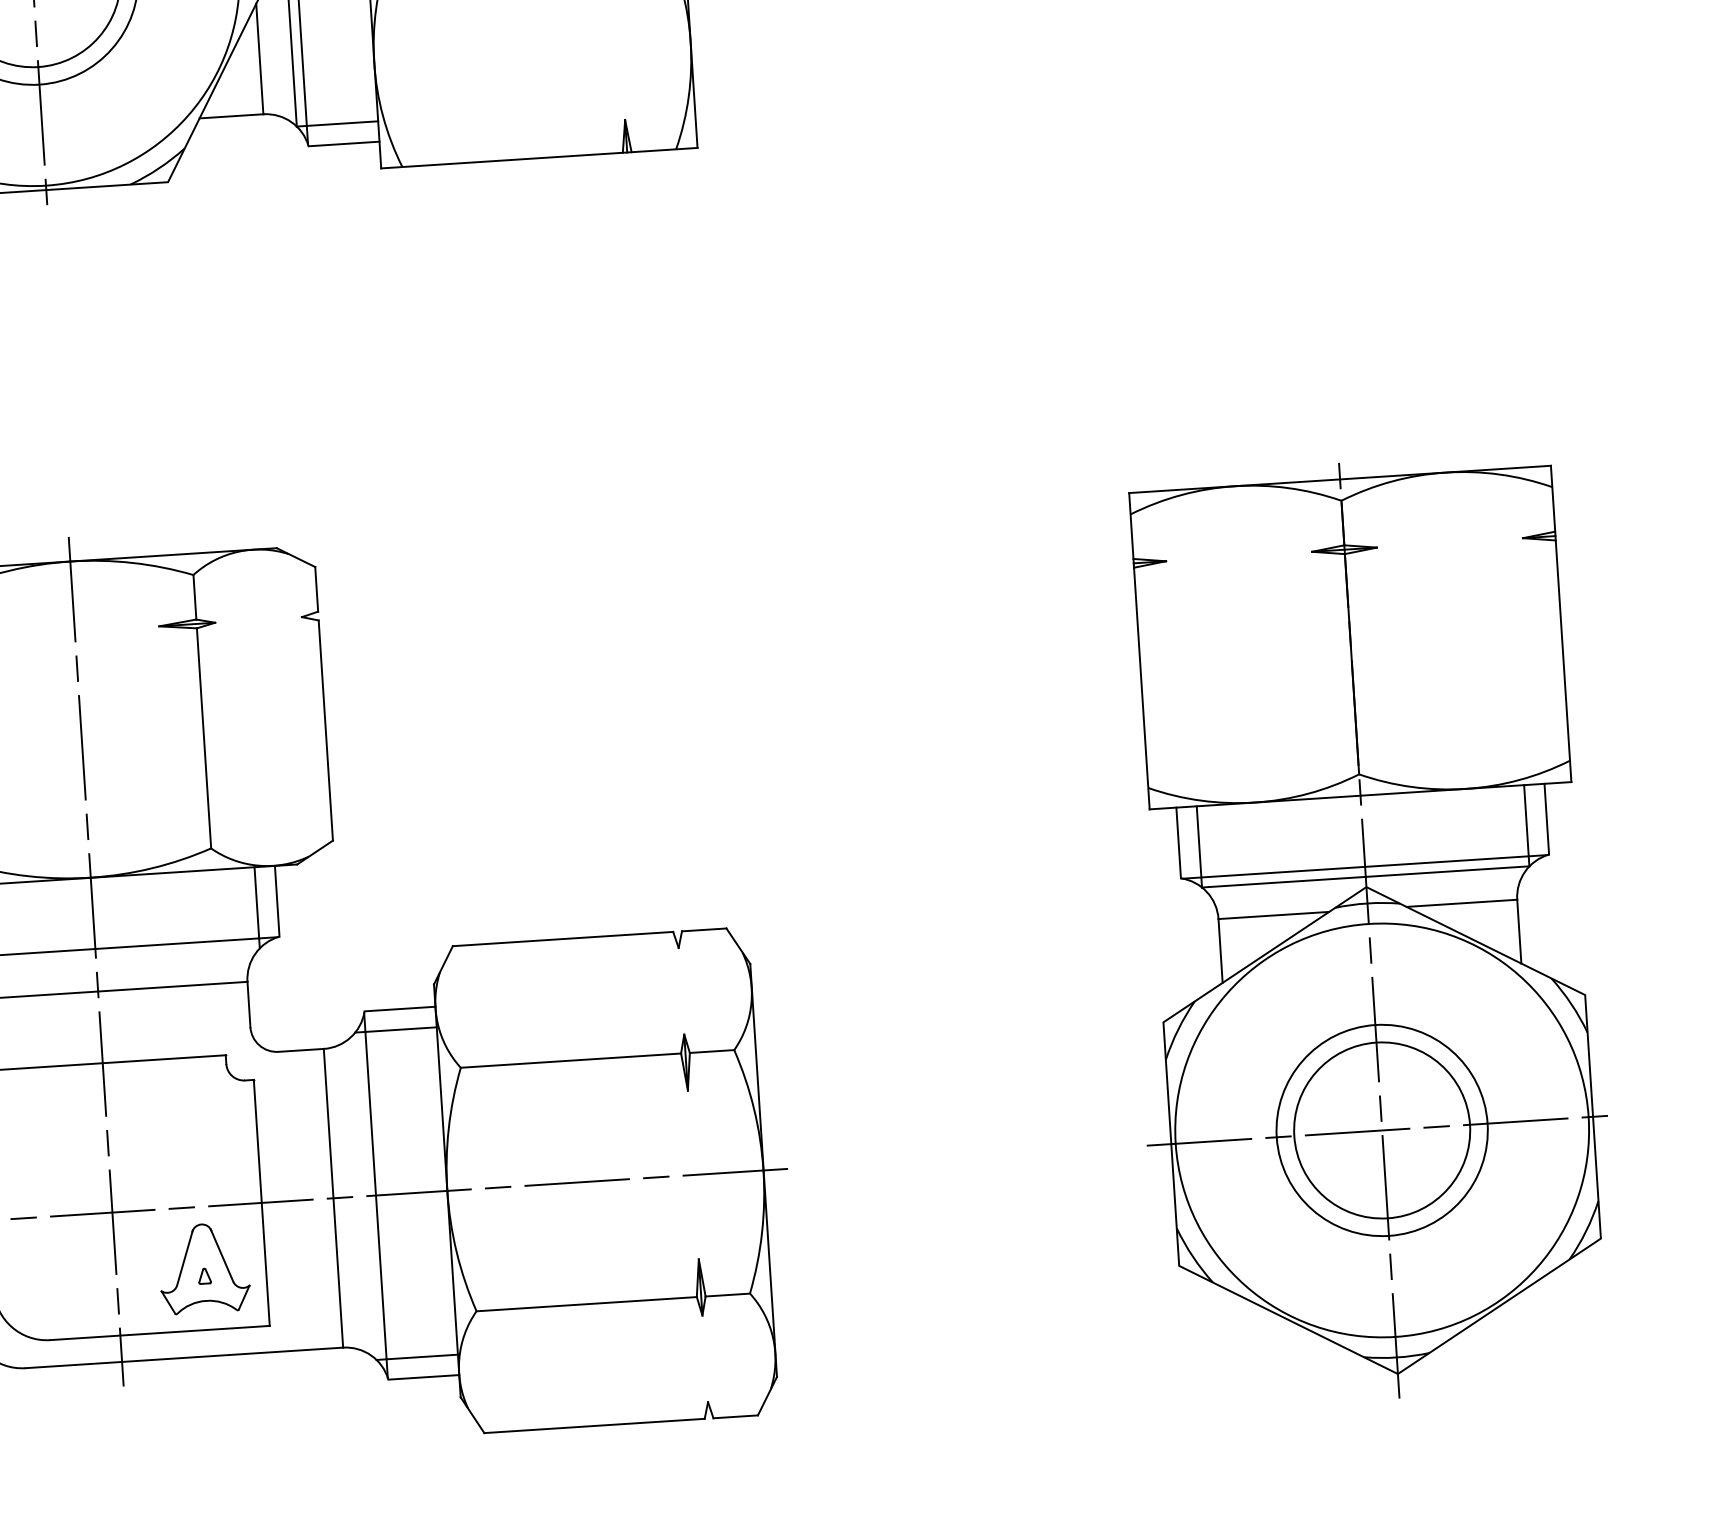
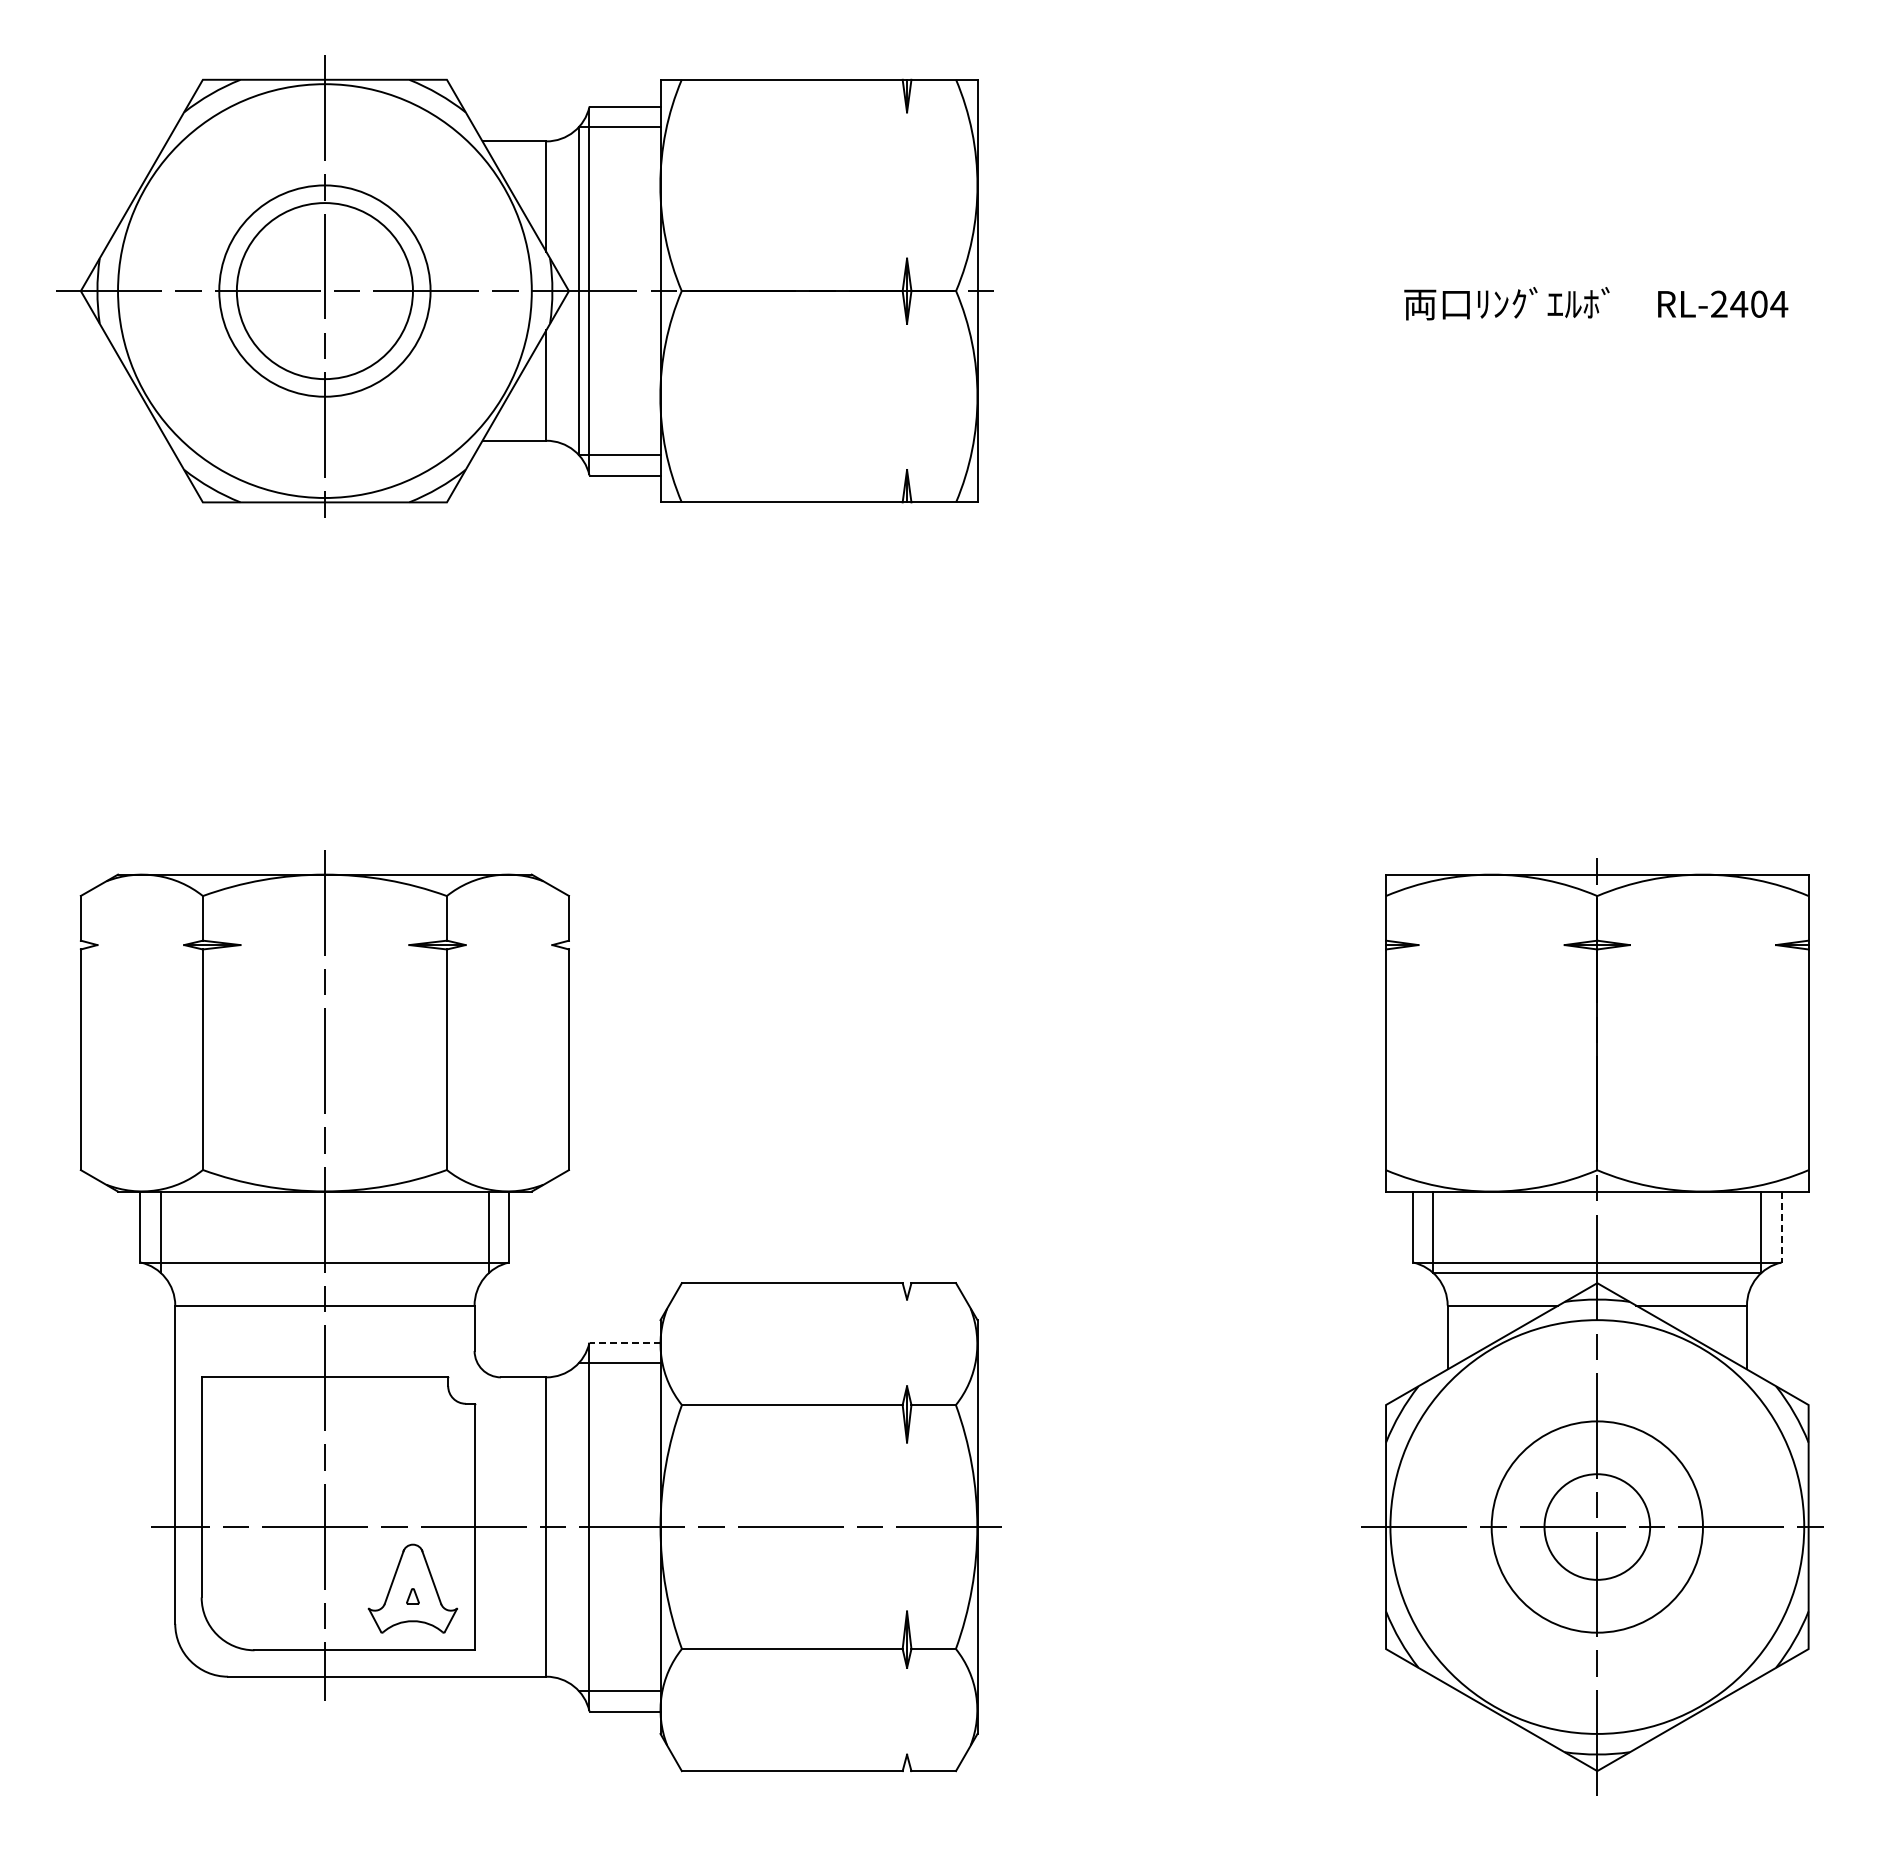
line: (1546, 819) -> (1781, 1227), solid -> dashed
line: (399, 1009) -> (624, 1342), solid -> dashed
circle: (1382, 1130) -> (1597, 1527), size x0.6

